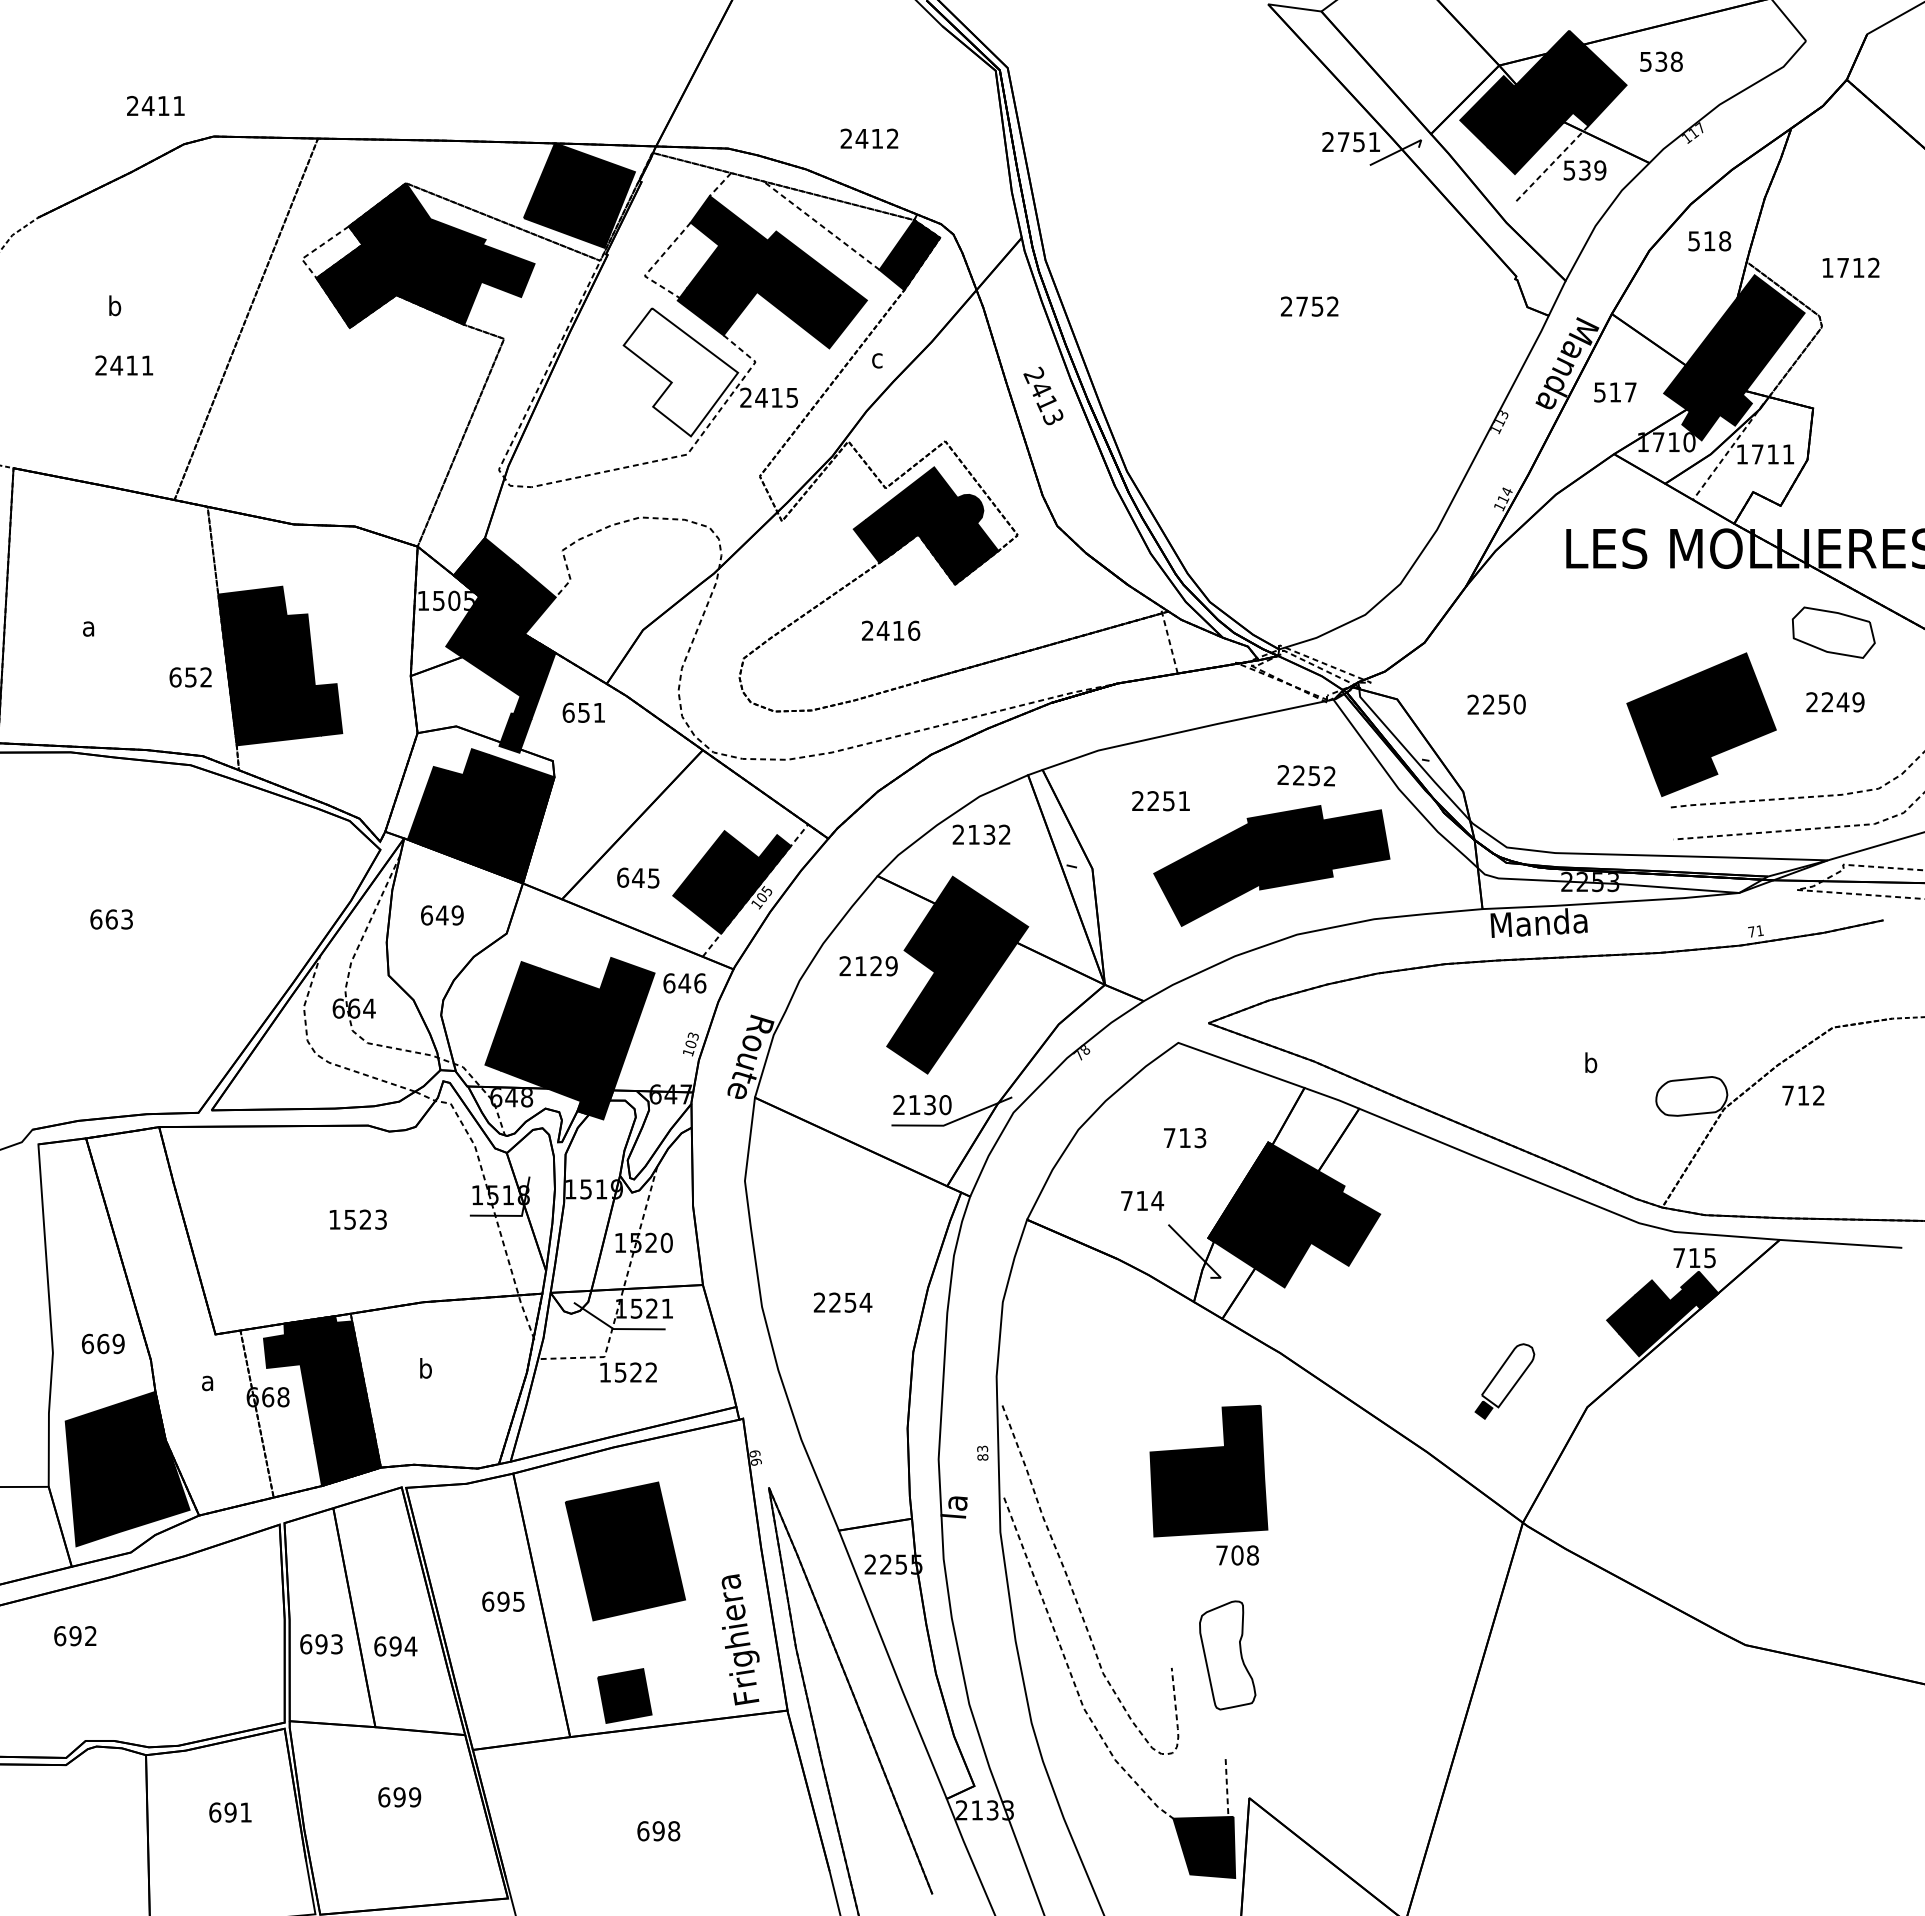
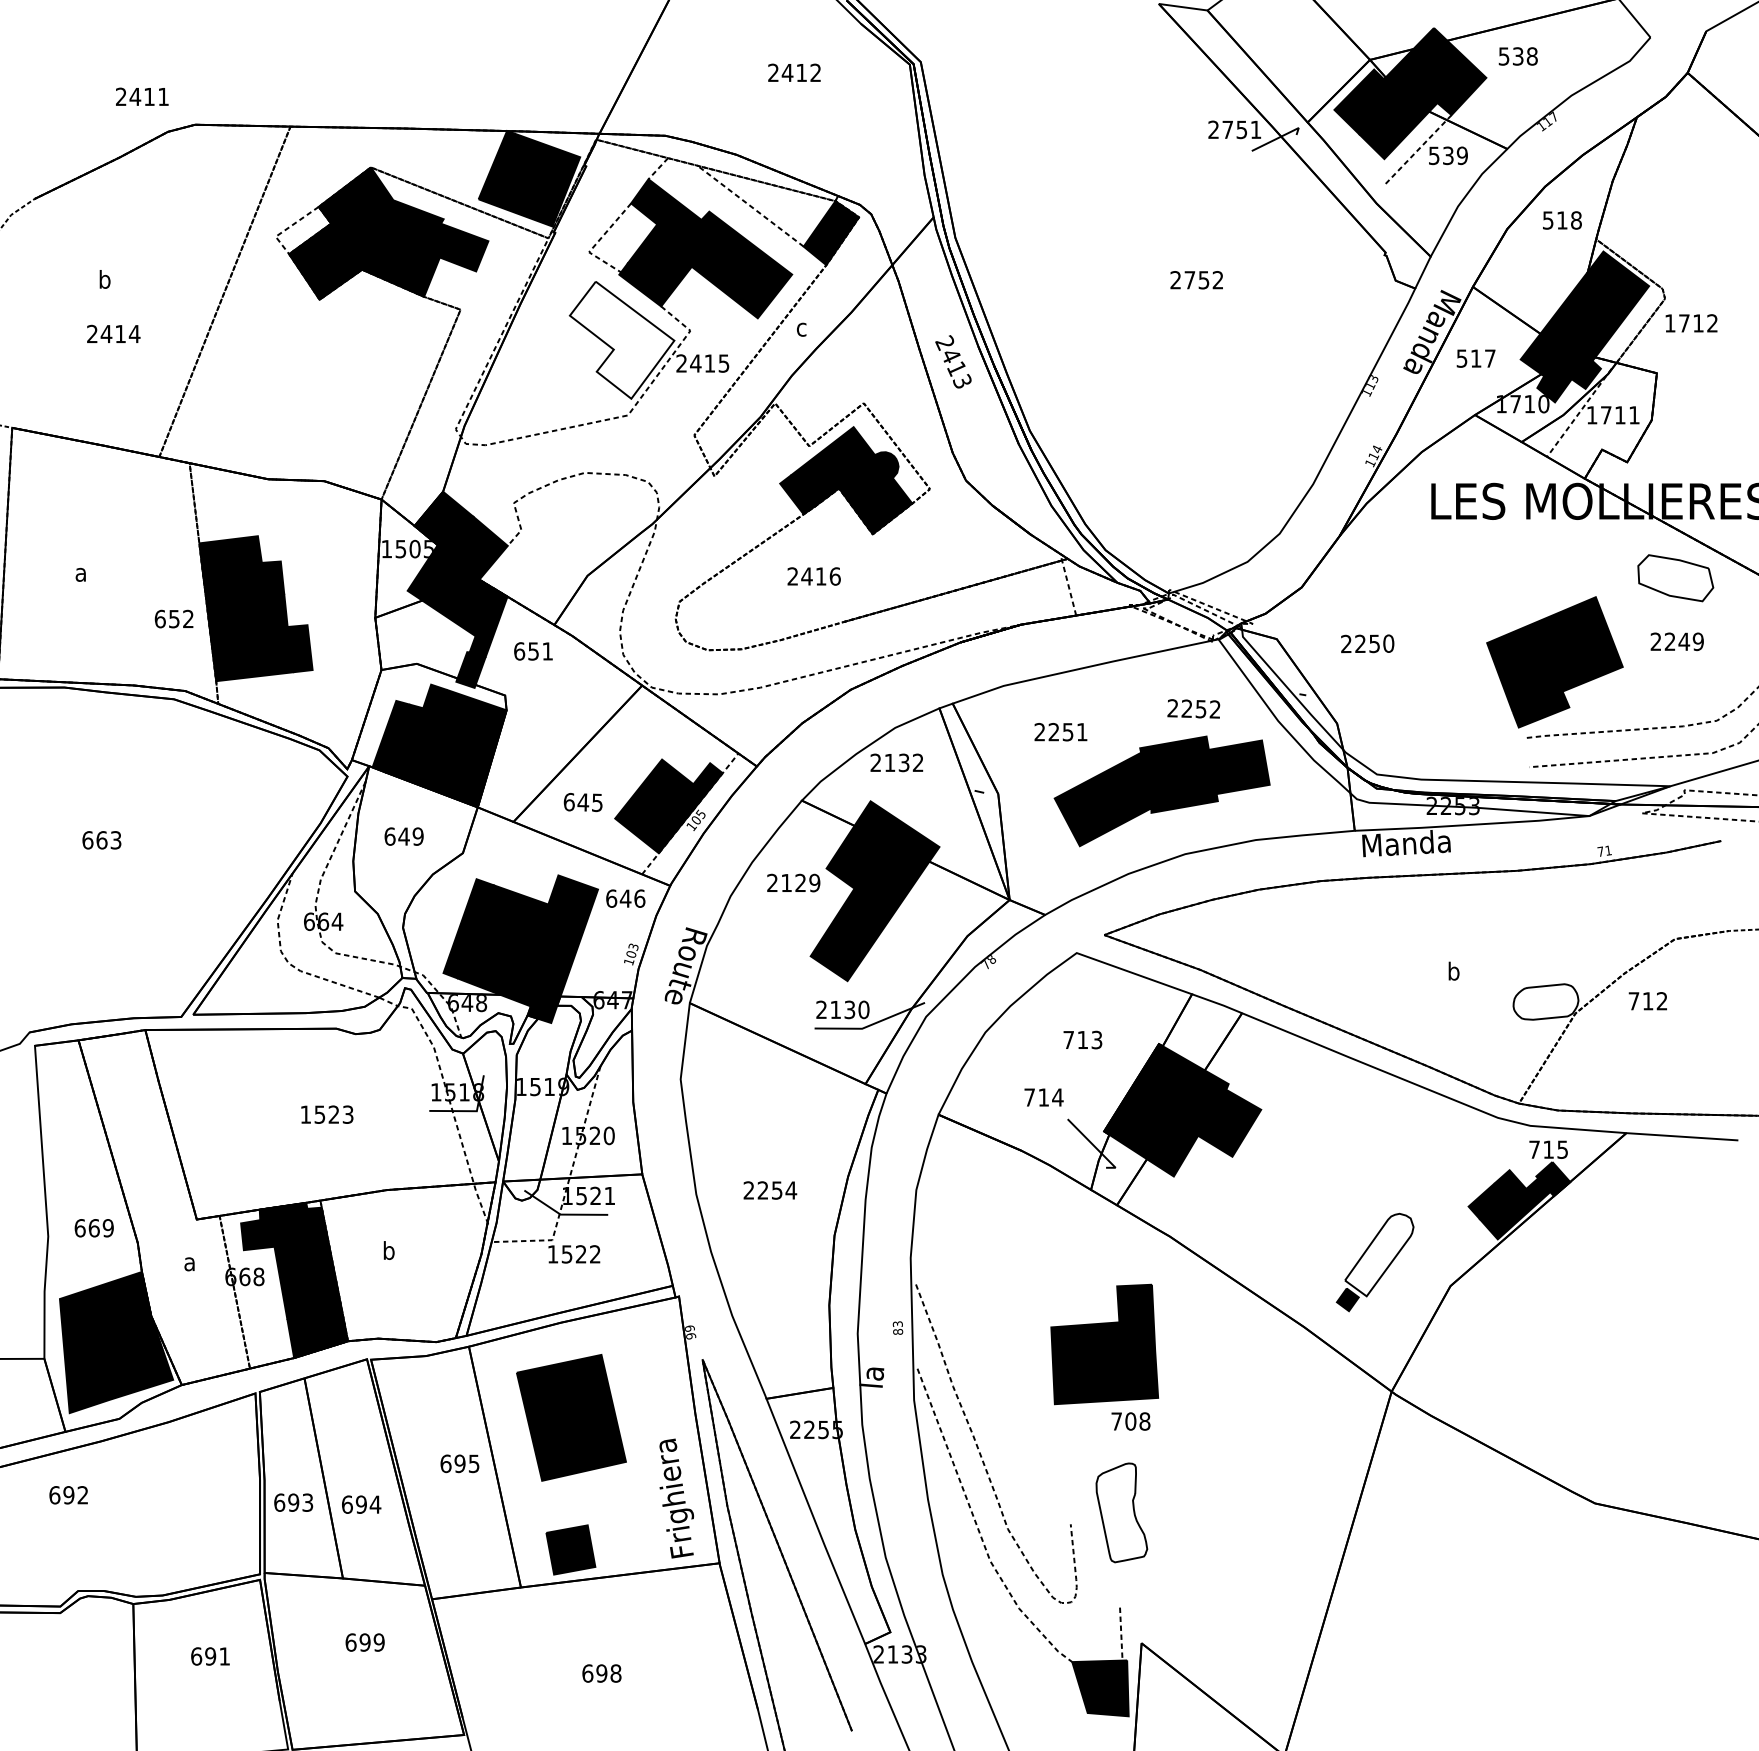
text: (869, 138) -> (794, 72), moved
text: (1850, 267) -> (1691, 323), moved
text: (147, 365) -> (134, 334), 2411 -> 2414
part: (1504, 1381) -> (1374, 1262), size x1.43

